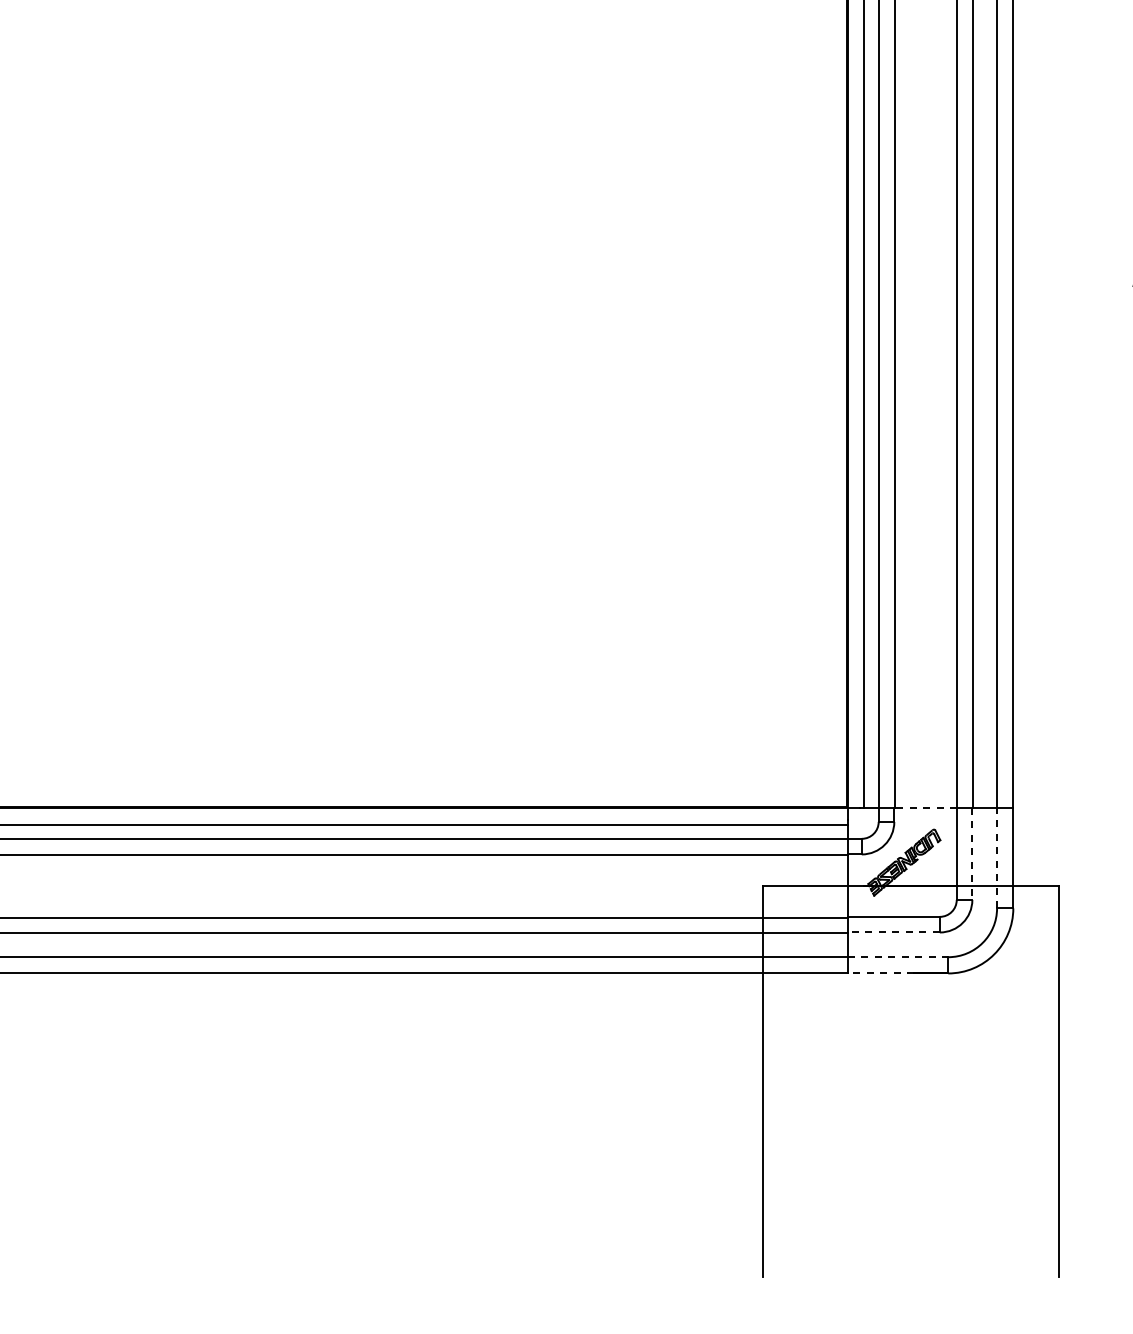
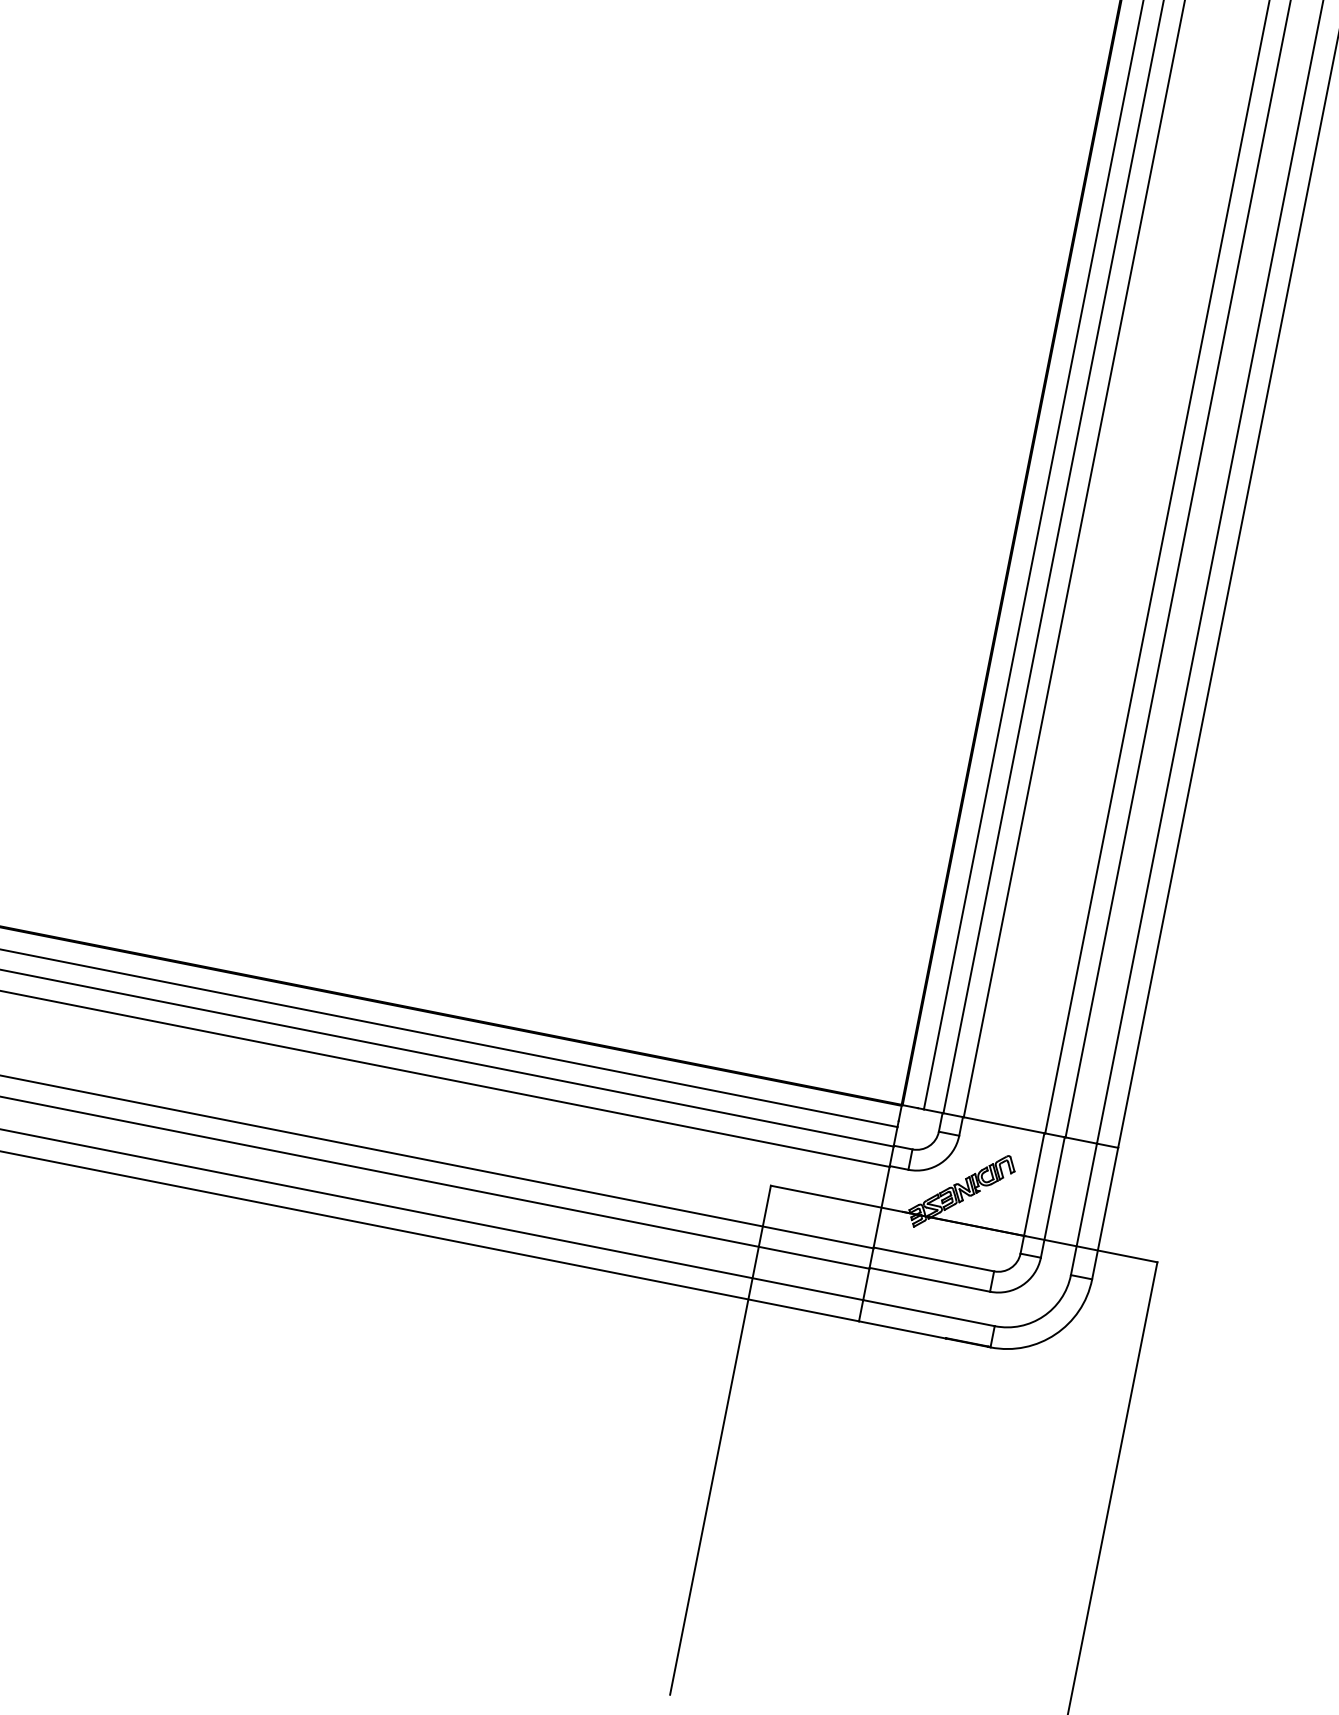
line: (925, 807) -> (1003, 1124), dashed -> solid
line: (972, 854) -> (1052, 1198), dashed -> solid
line: (997, 857) -> (1084, 1208), dashed -> solid
line: (893, 932) -> (929, 1279), dashed -> solid
line: (898, 957) -> (929, 1313), dashed -> solid
line: (880, 973) -> (902, 1329), dashed -> solid

